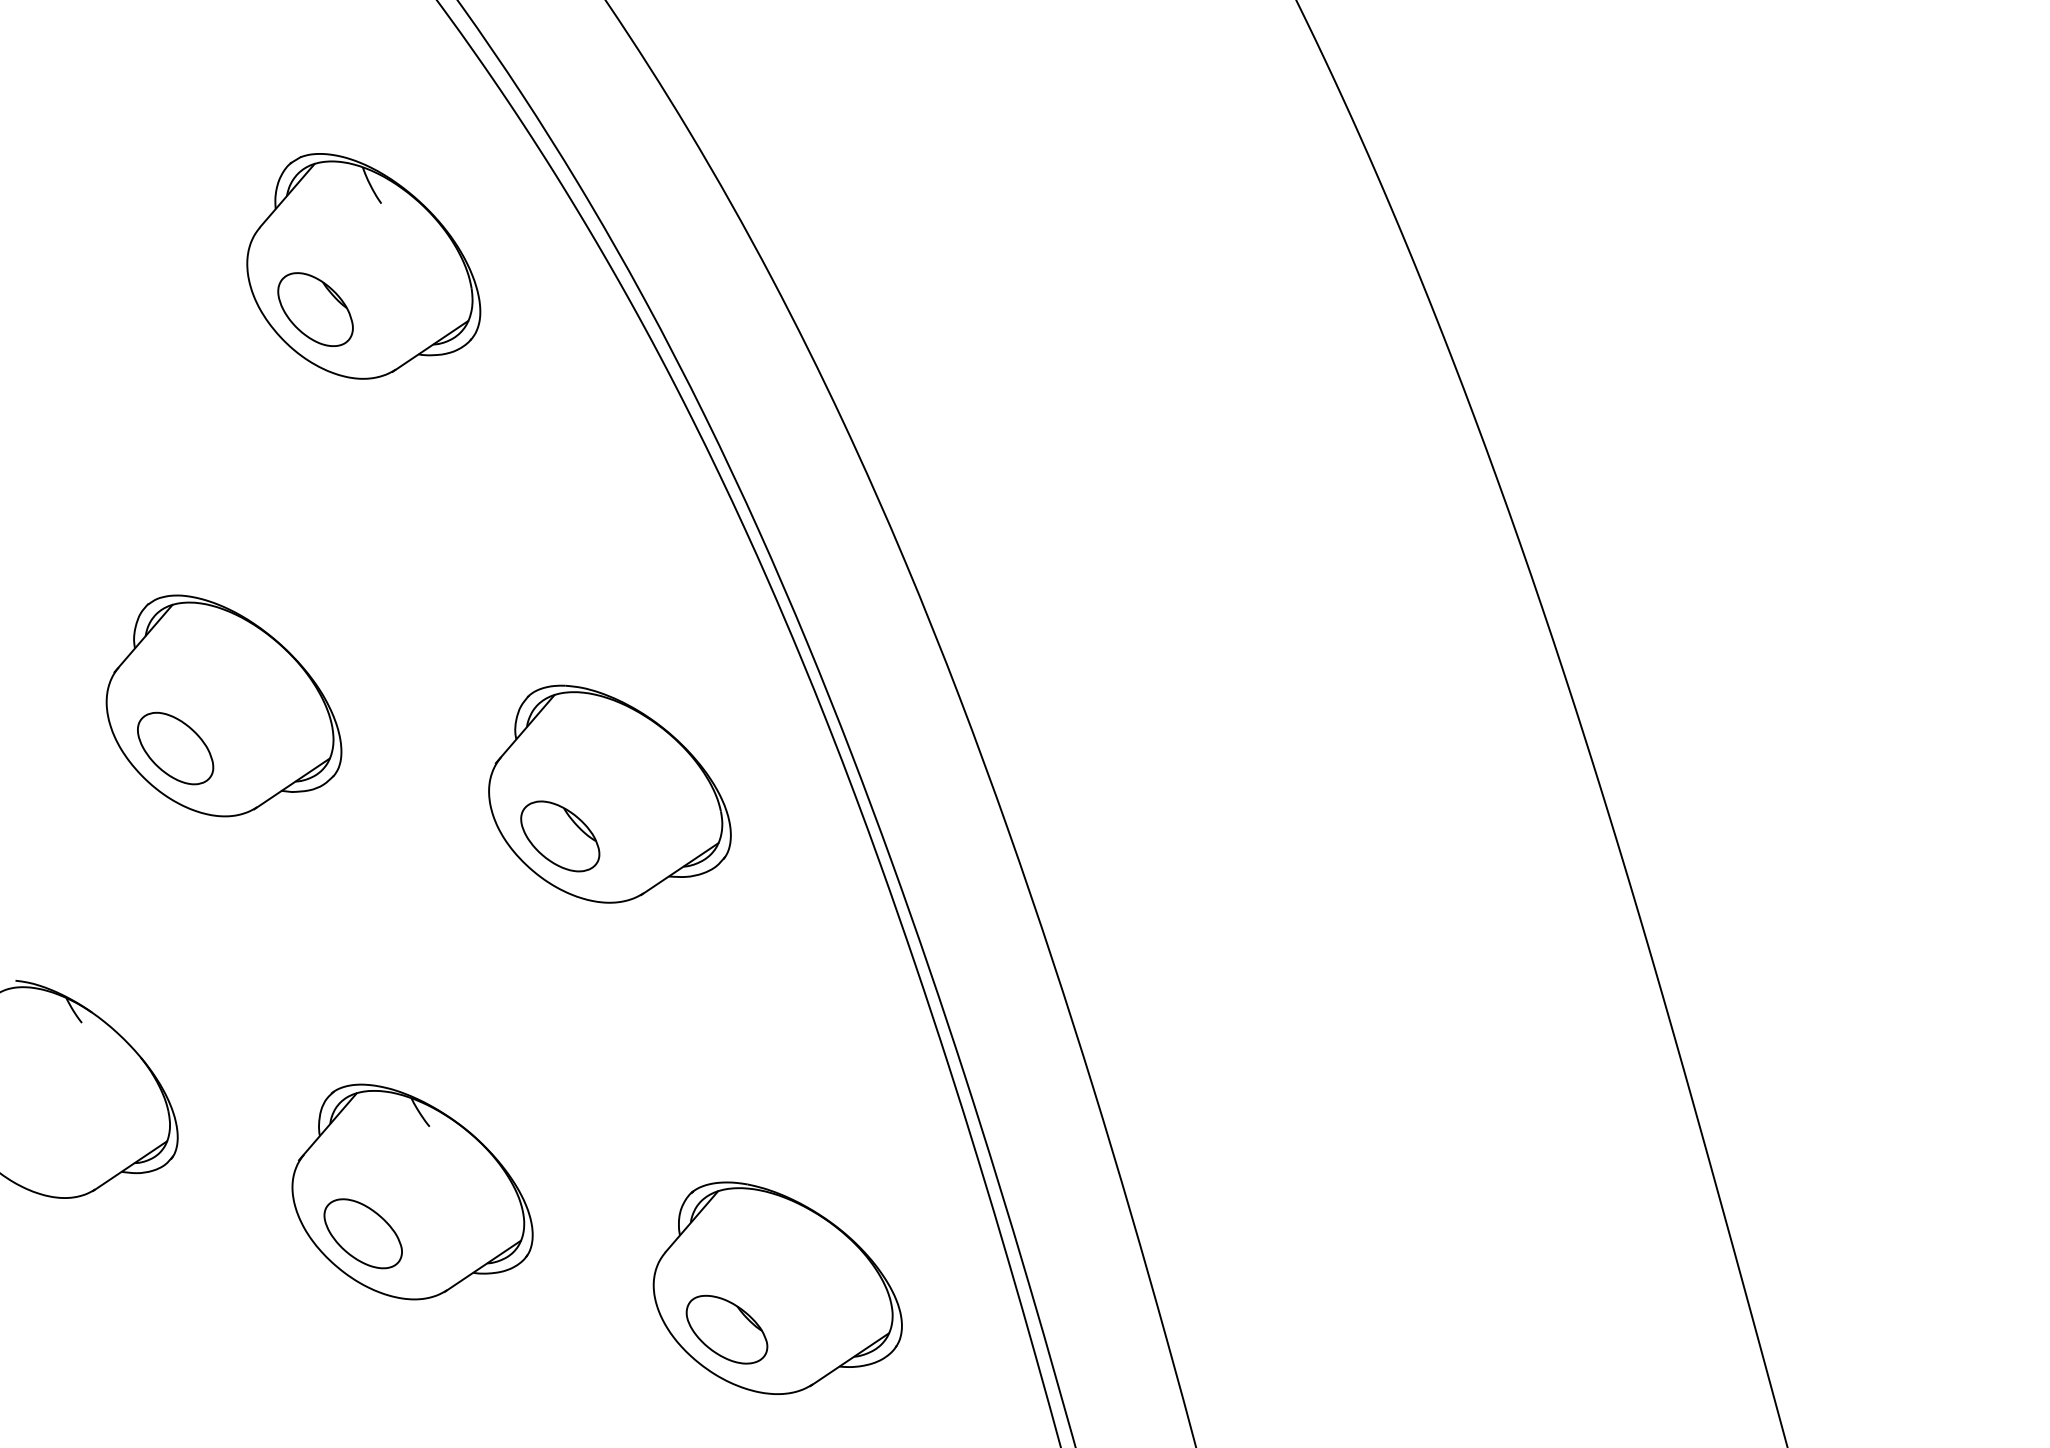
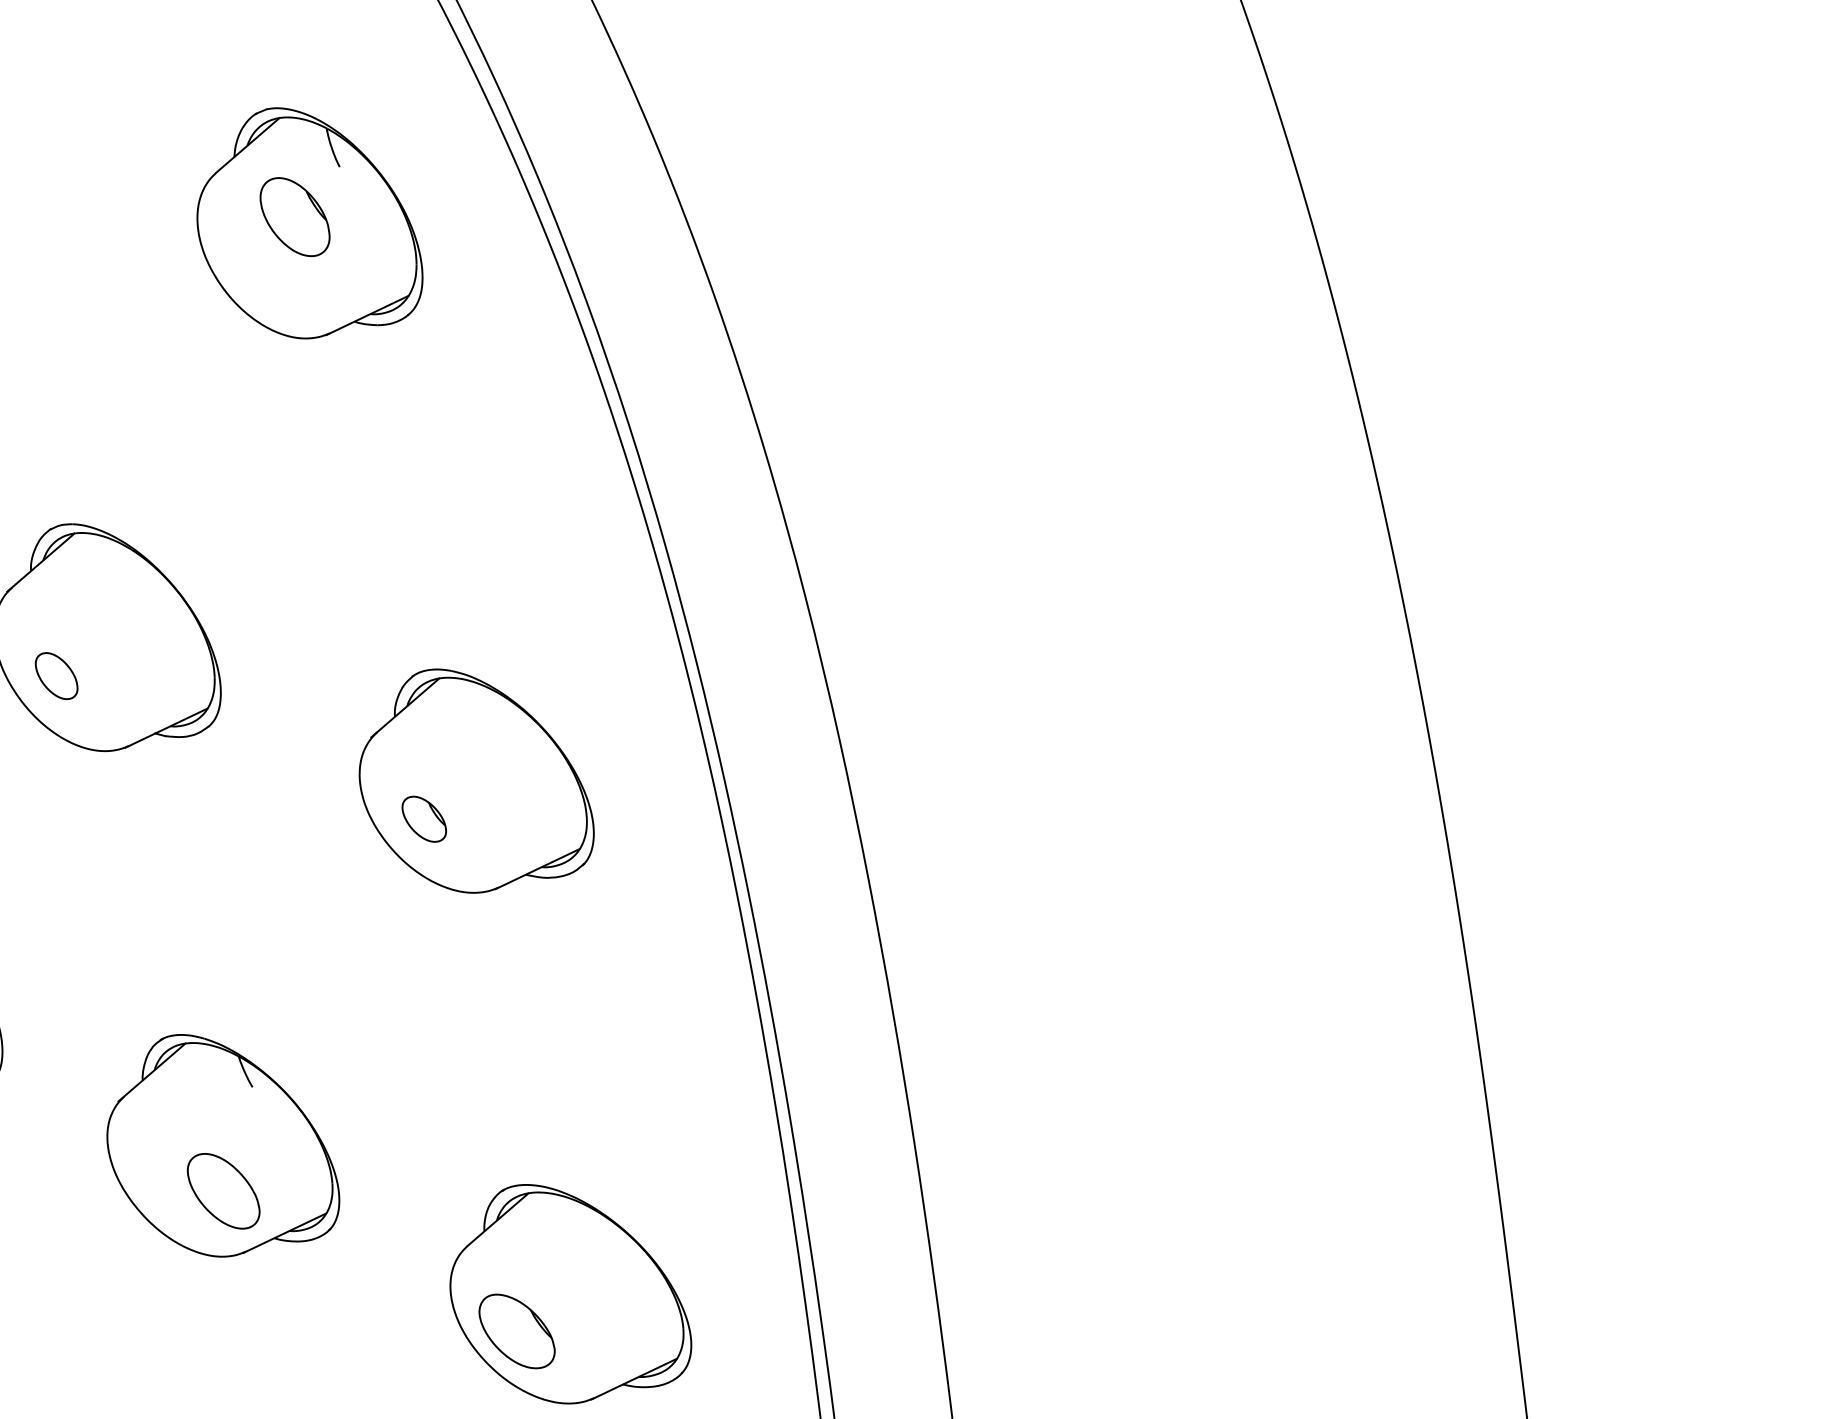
part: (315, 309) -> (295, 216), moved
part: (175, 748) -> (56, 676), size x0.6
part: (560, 836) -> (424, 819), size x0.6
part: (362, 1233) -> (223, 1190), moved

